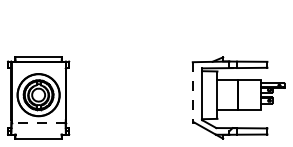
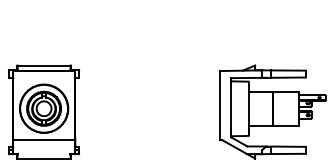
line: (192, 92) -> (220, 105), dashed -> solid
line: (38, 122) -> (43, 140), dashed -> solid

